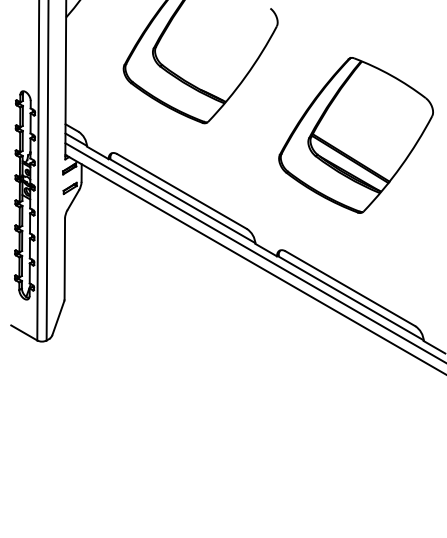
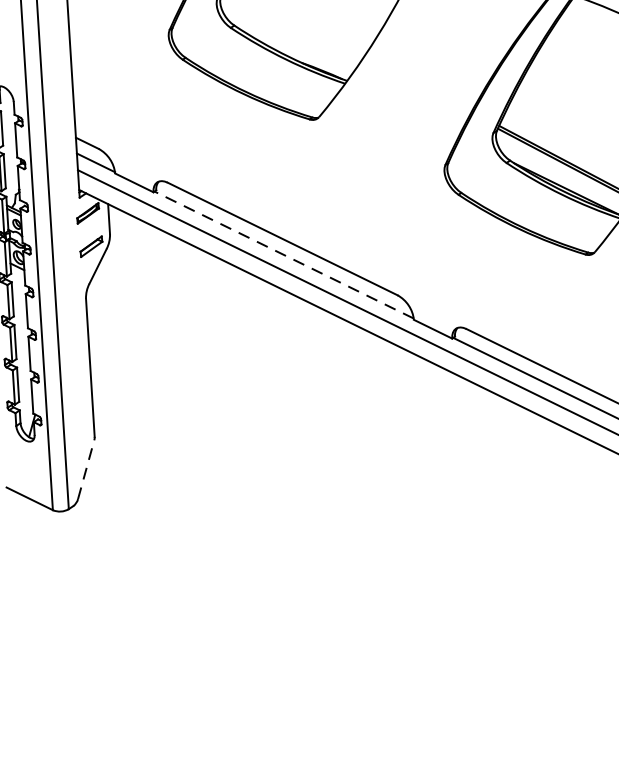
line: (181, 200) -> (282, 254), solid -> dashed
line: (58, 318) -> (86, 470), solid -> dashed

